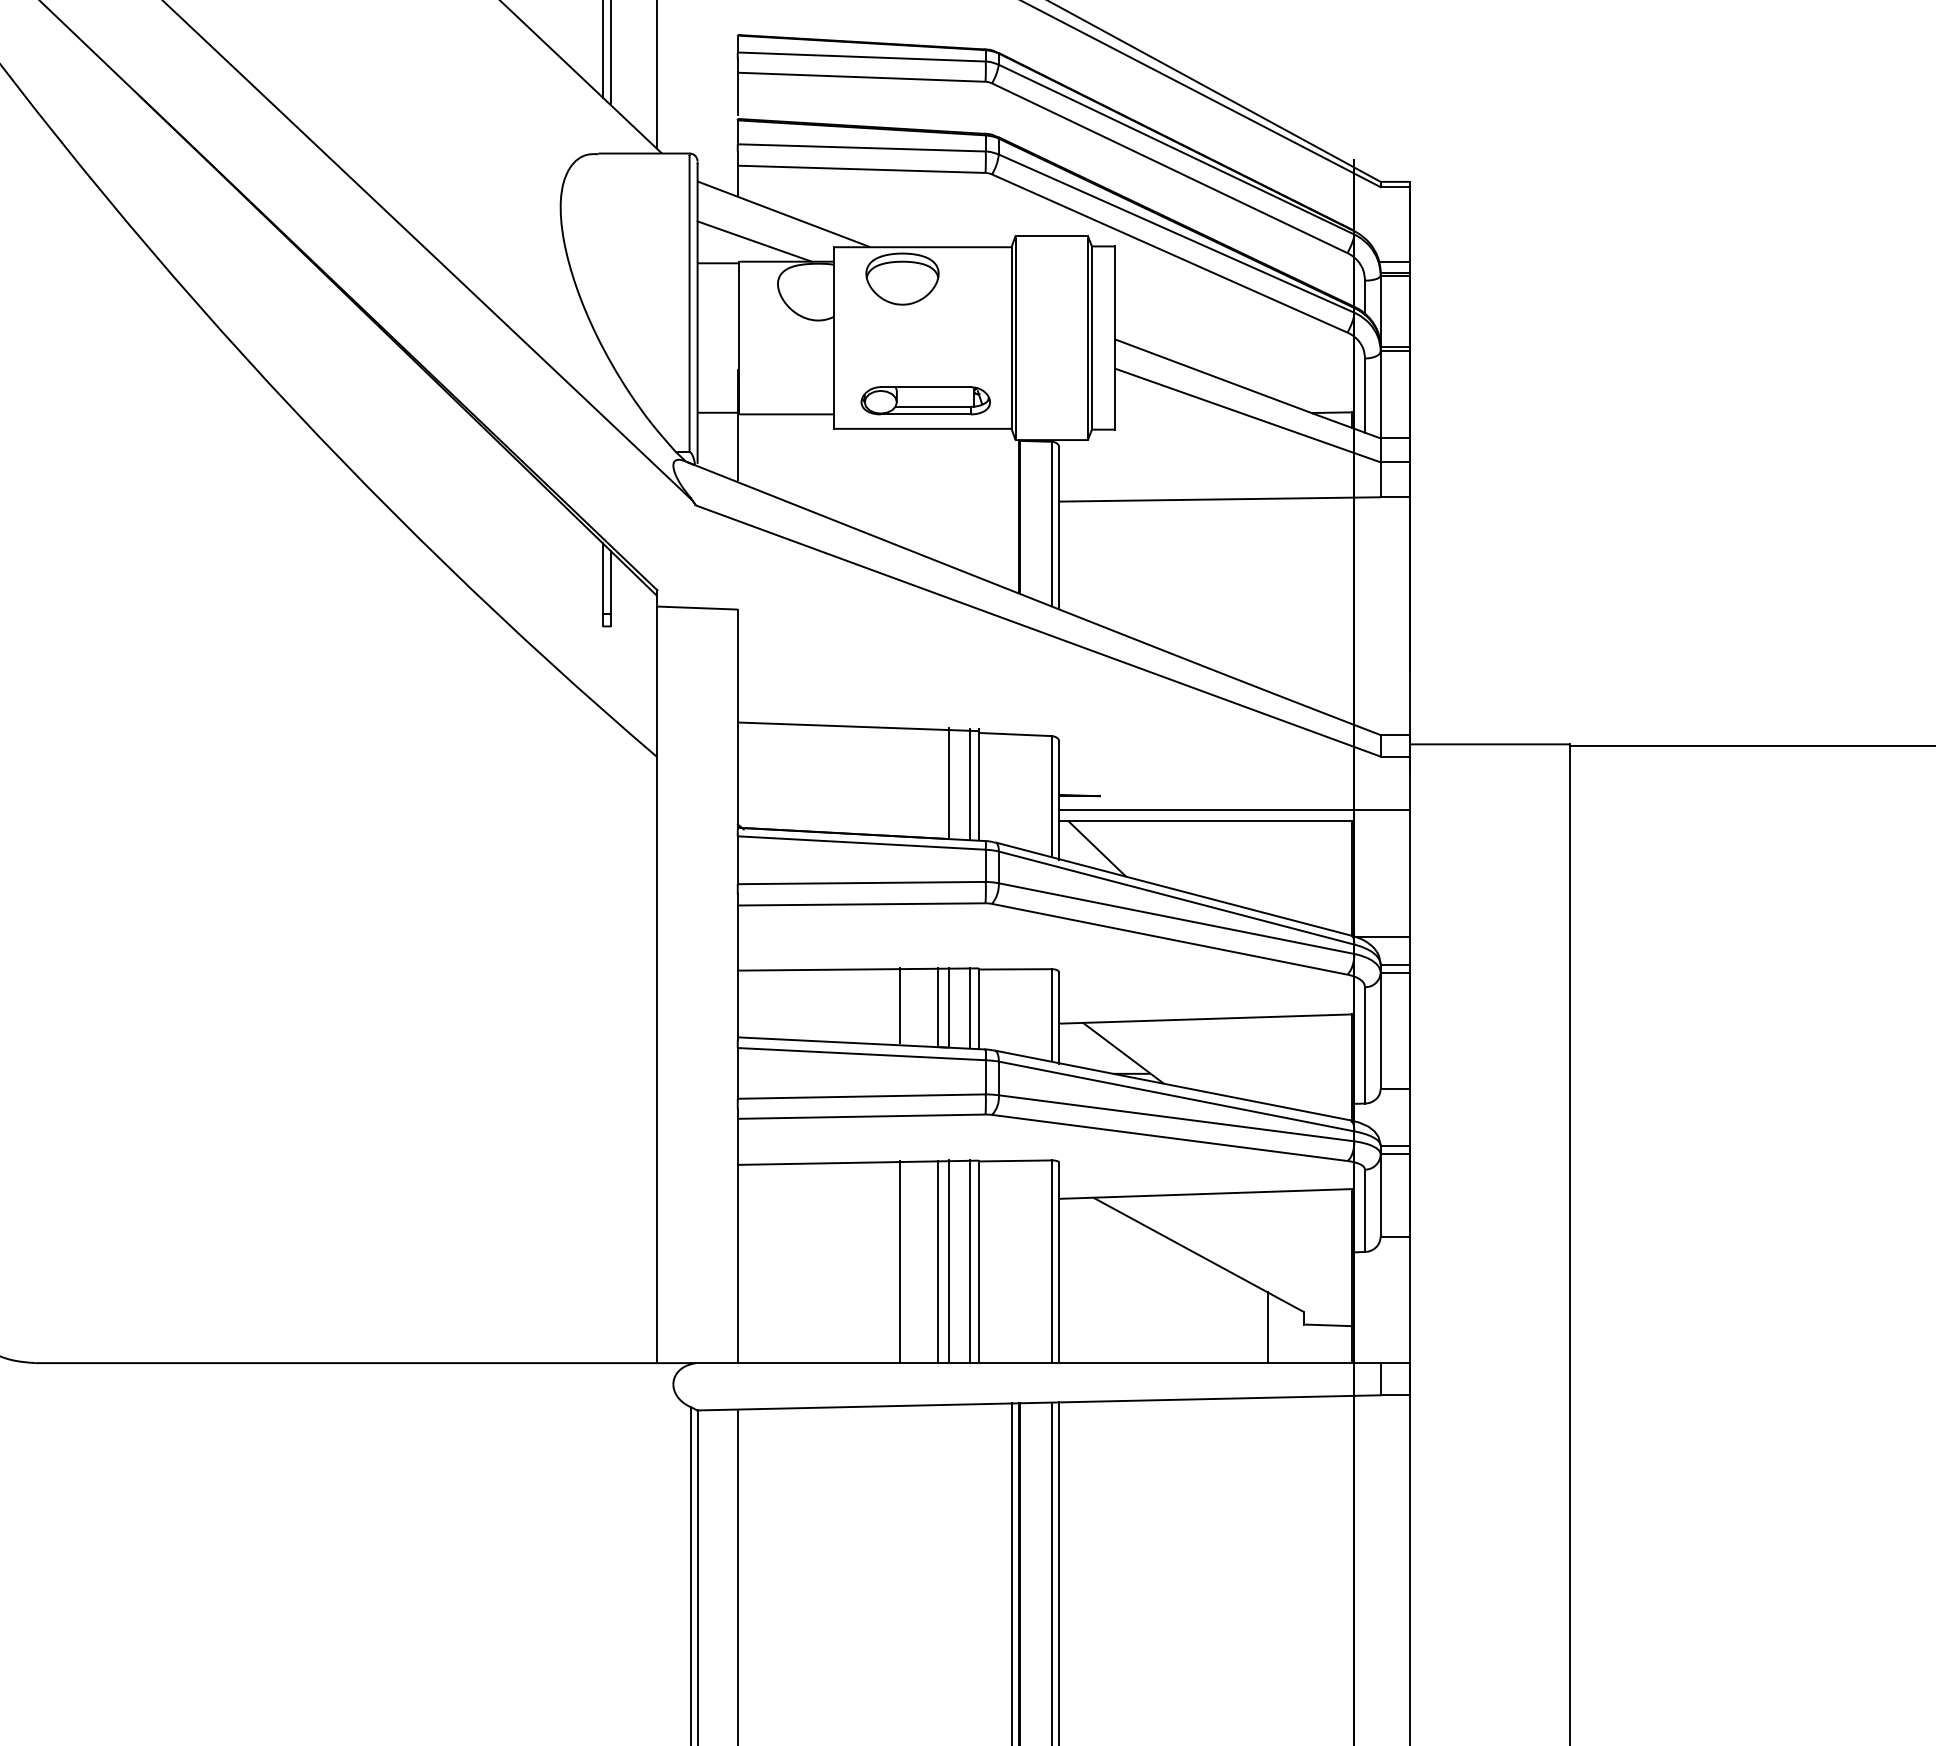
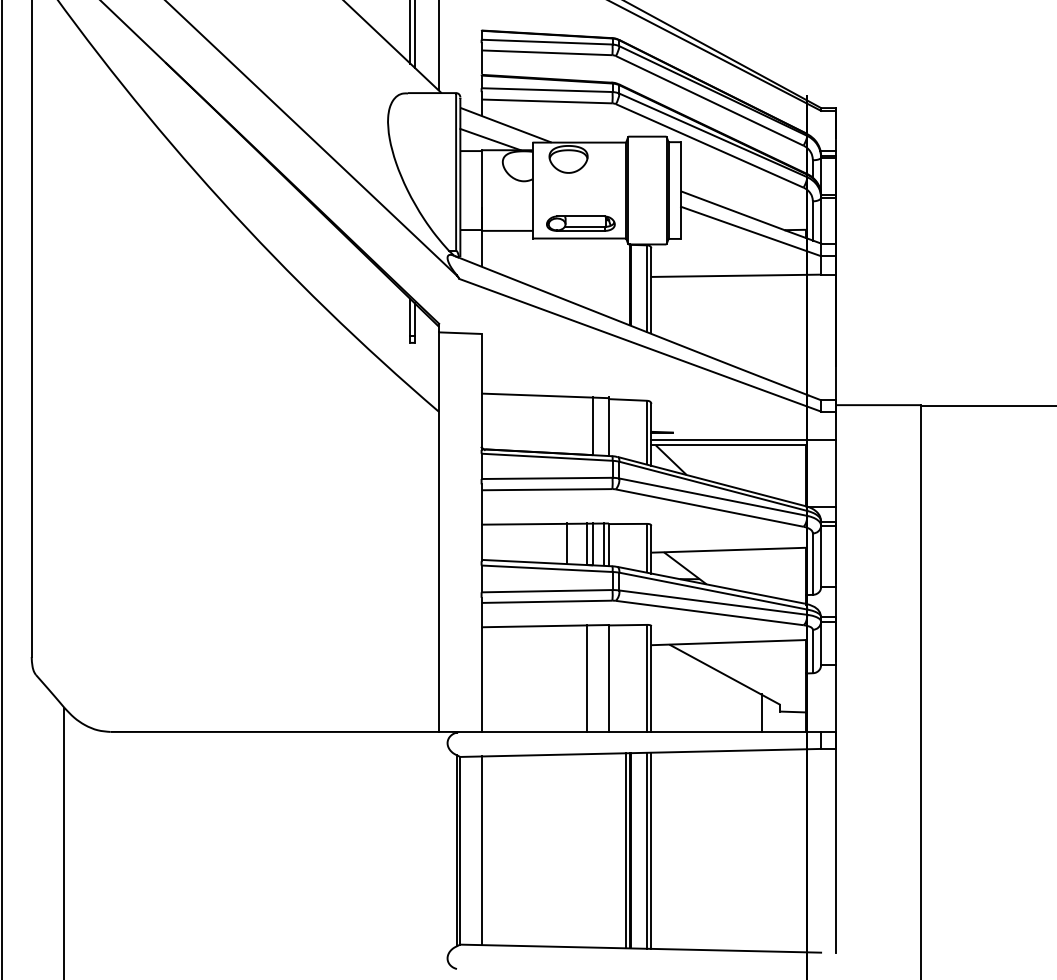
line: (970, 784) -> (604, 426), removed
line: (949, 1260) -> (593, 677), removed
line: (970, 1260) -> (604, 677), removed
line: (900, 1261) -> (567, 678), removed

